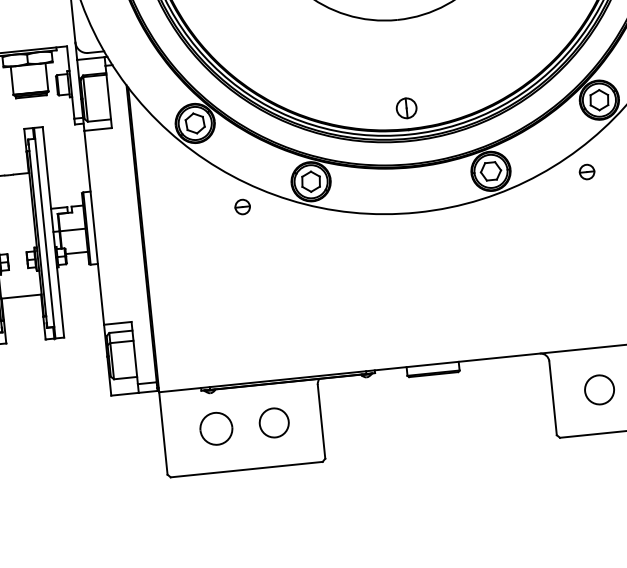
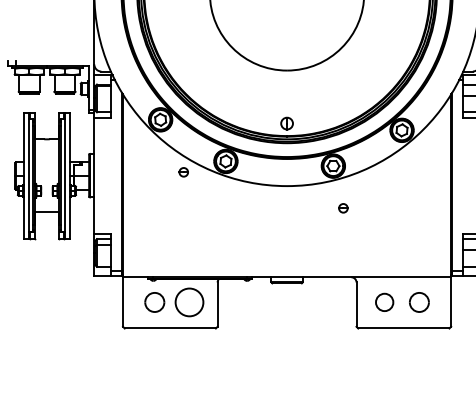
part: (587, 172) -> (343, 208), moved
circle: (274, 423) -> (189, 302), size x1.6

